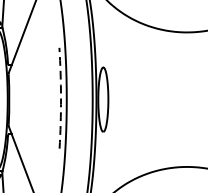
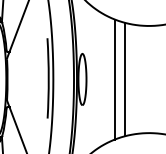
arc: (60, 98) -> (48, 78), dashed -> solid
line: (144, 99) -> (115, 79), added
line: (156, 99) -> (124, 79), added

